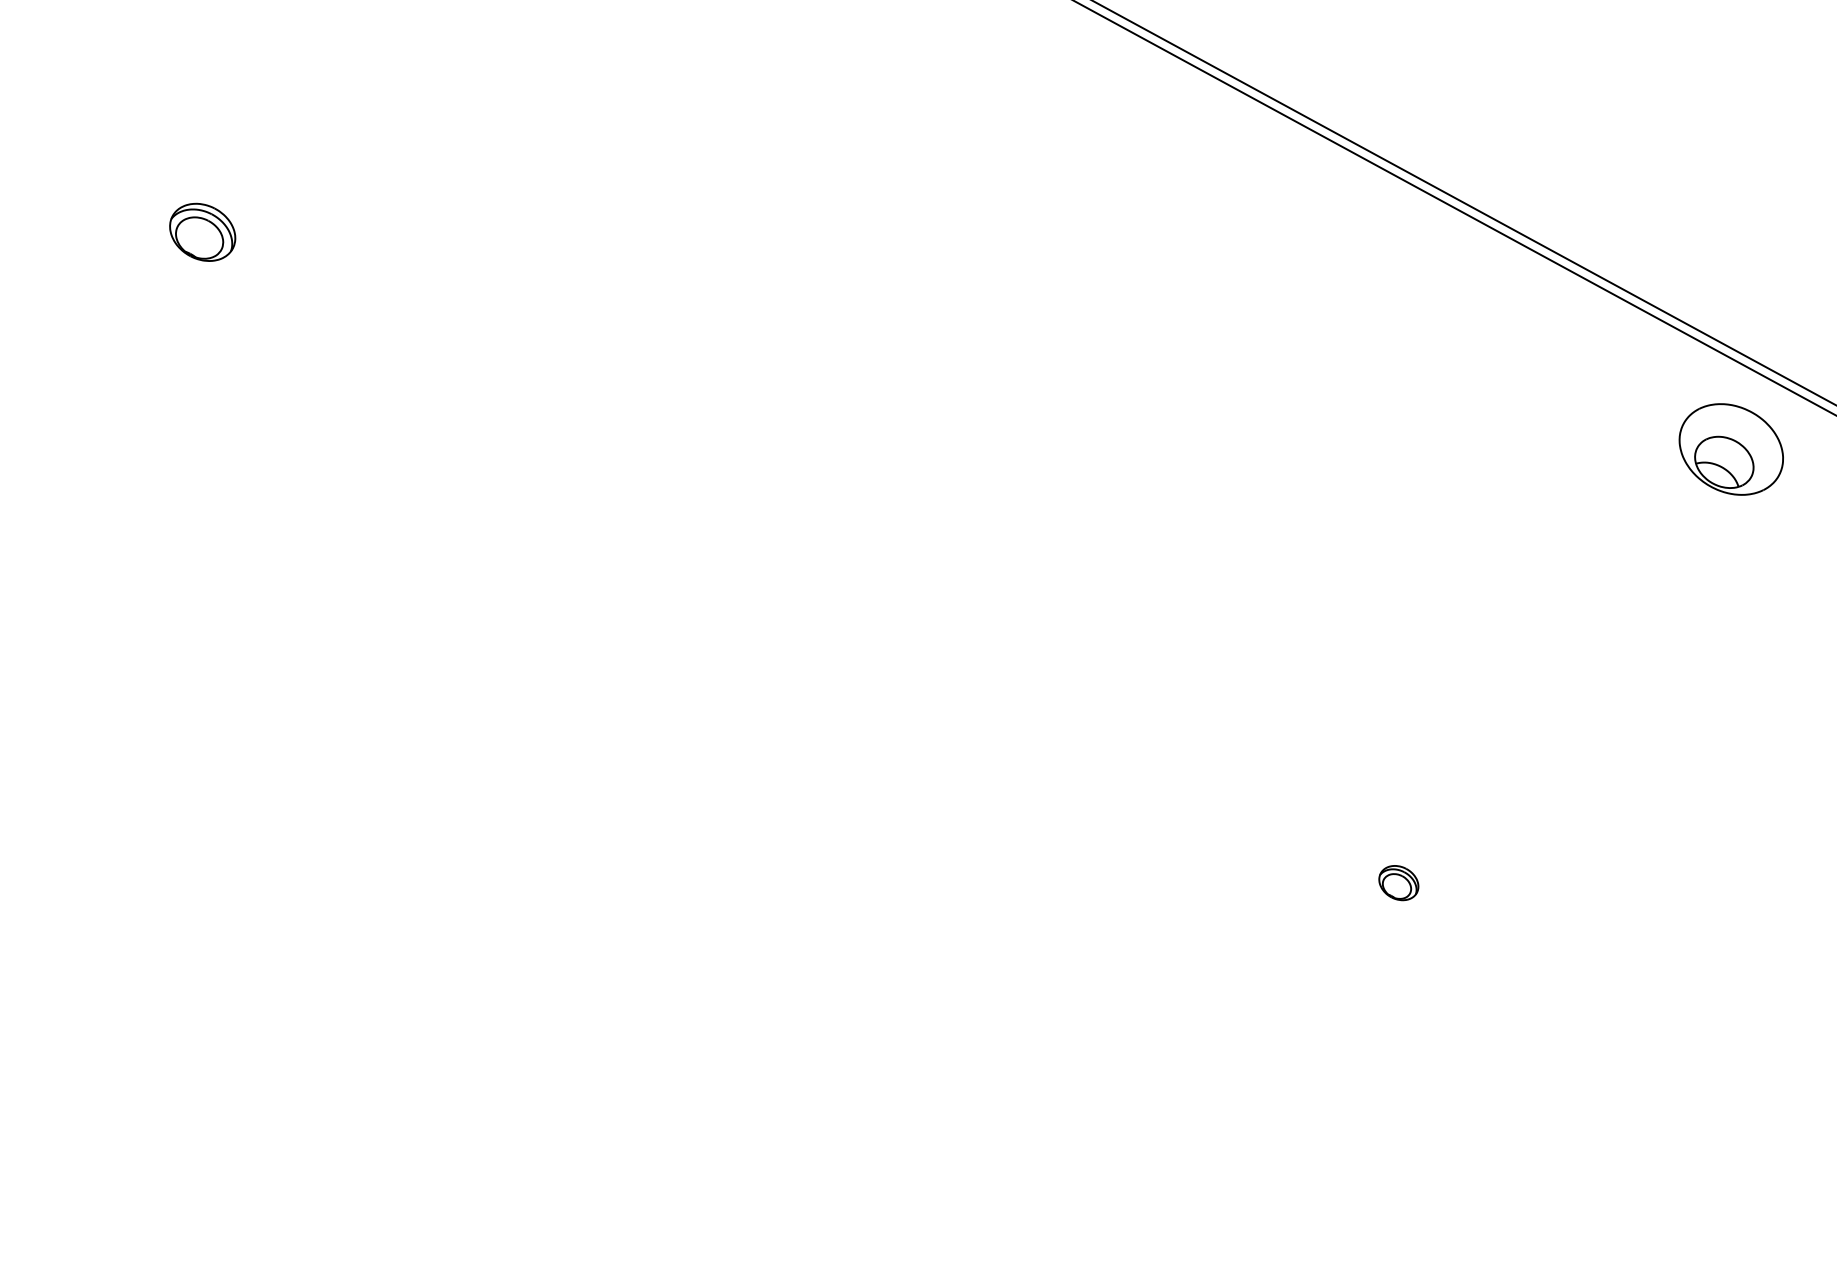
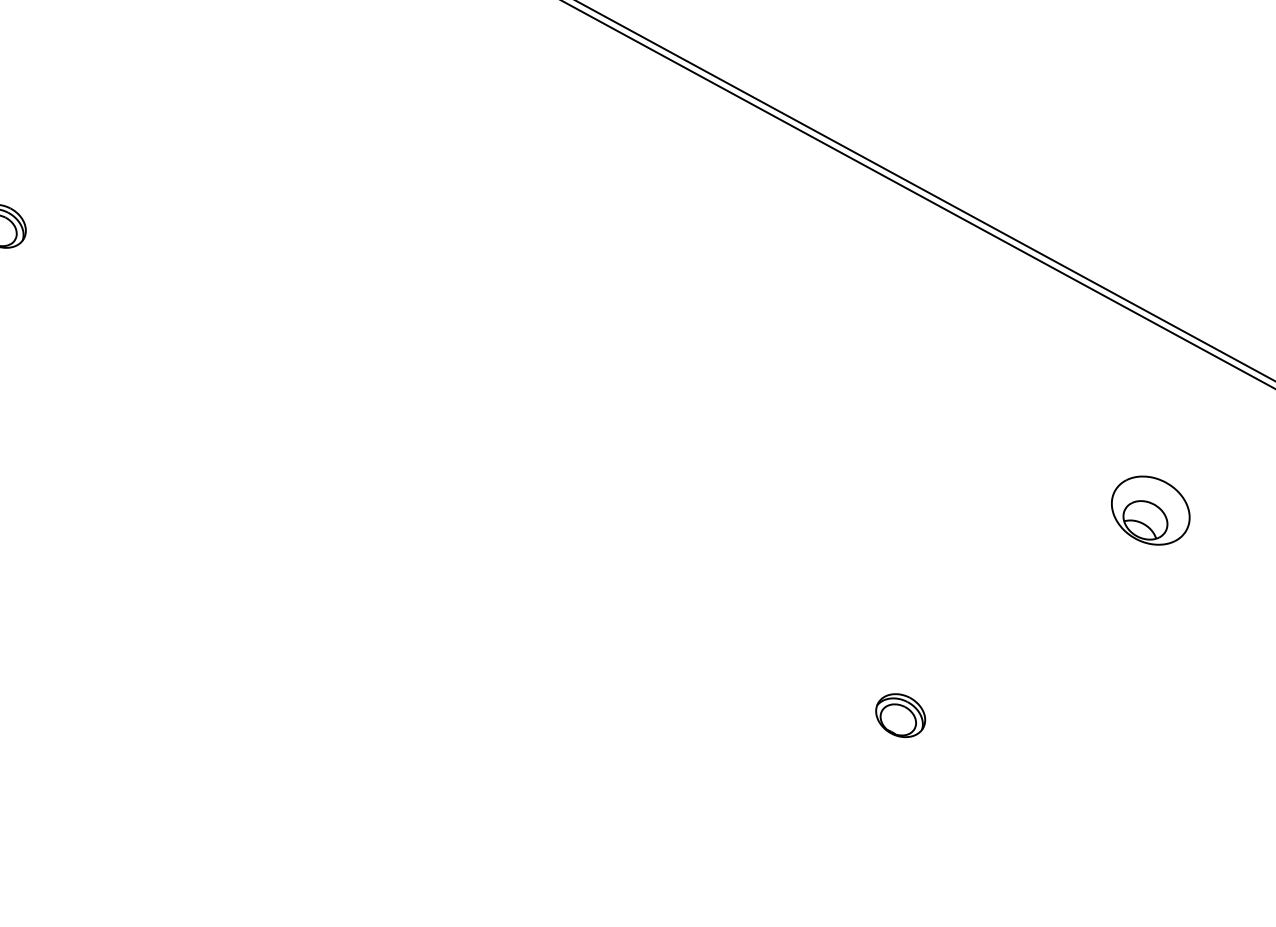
part: (1730, 449) -> (1150, 510), moved
part: (1398, 882) -> (900, 715), size x1.67

